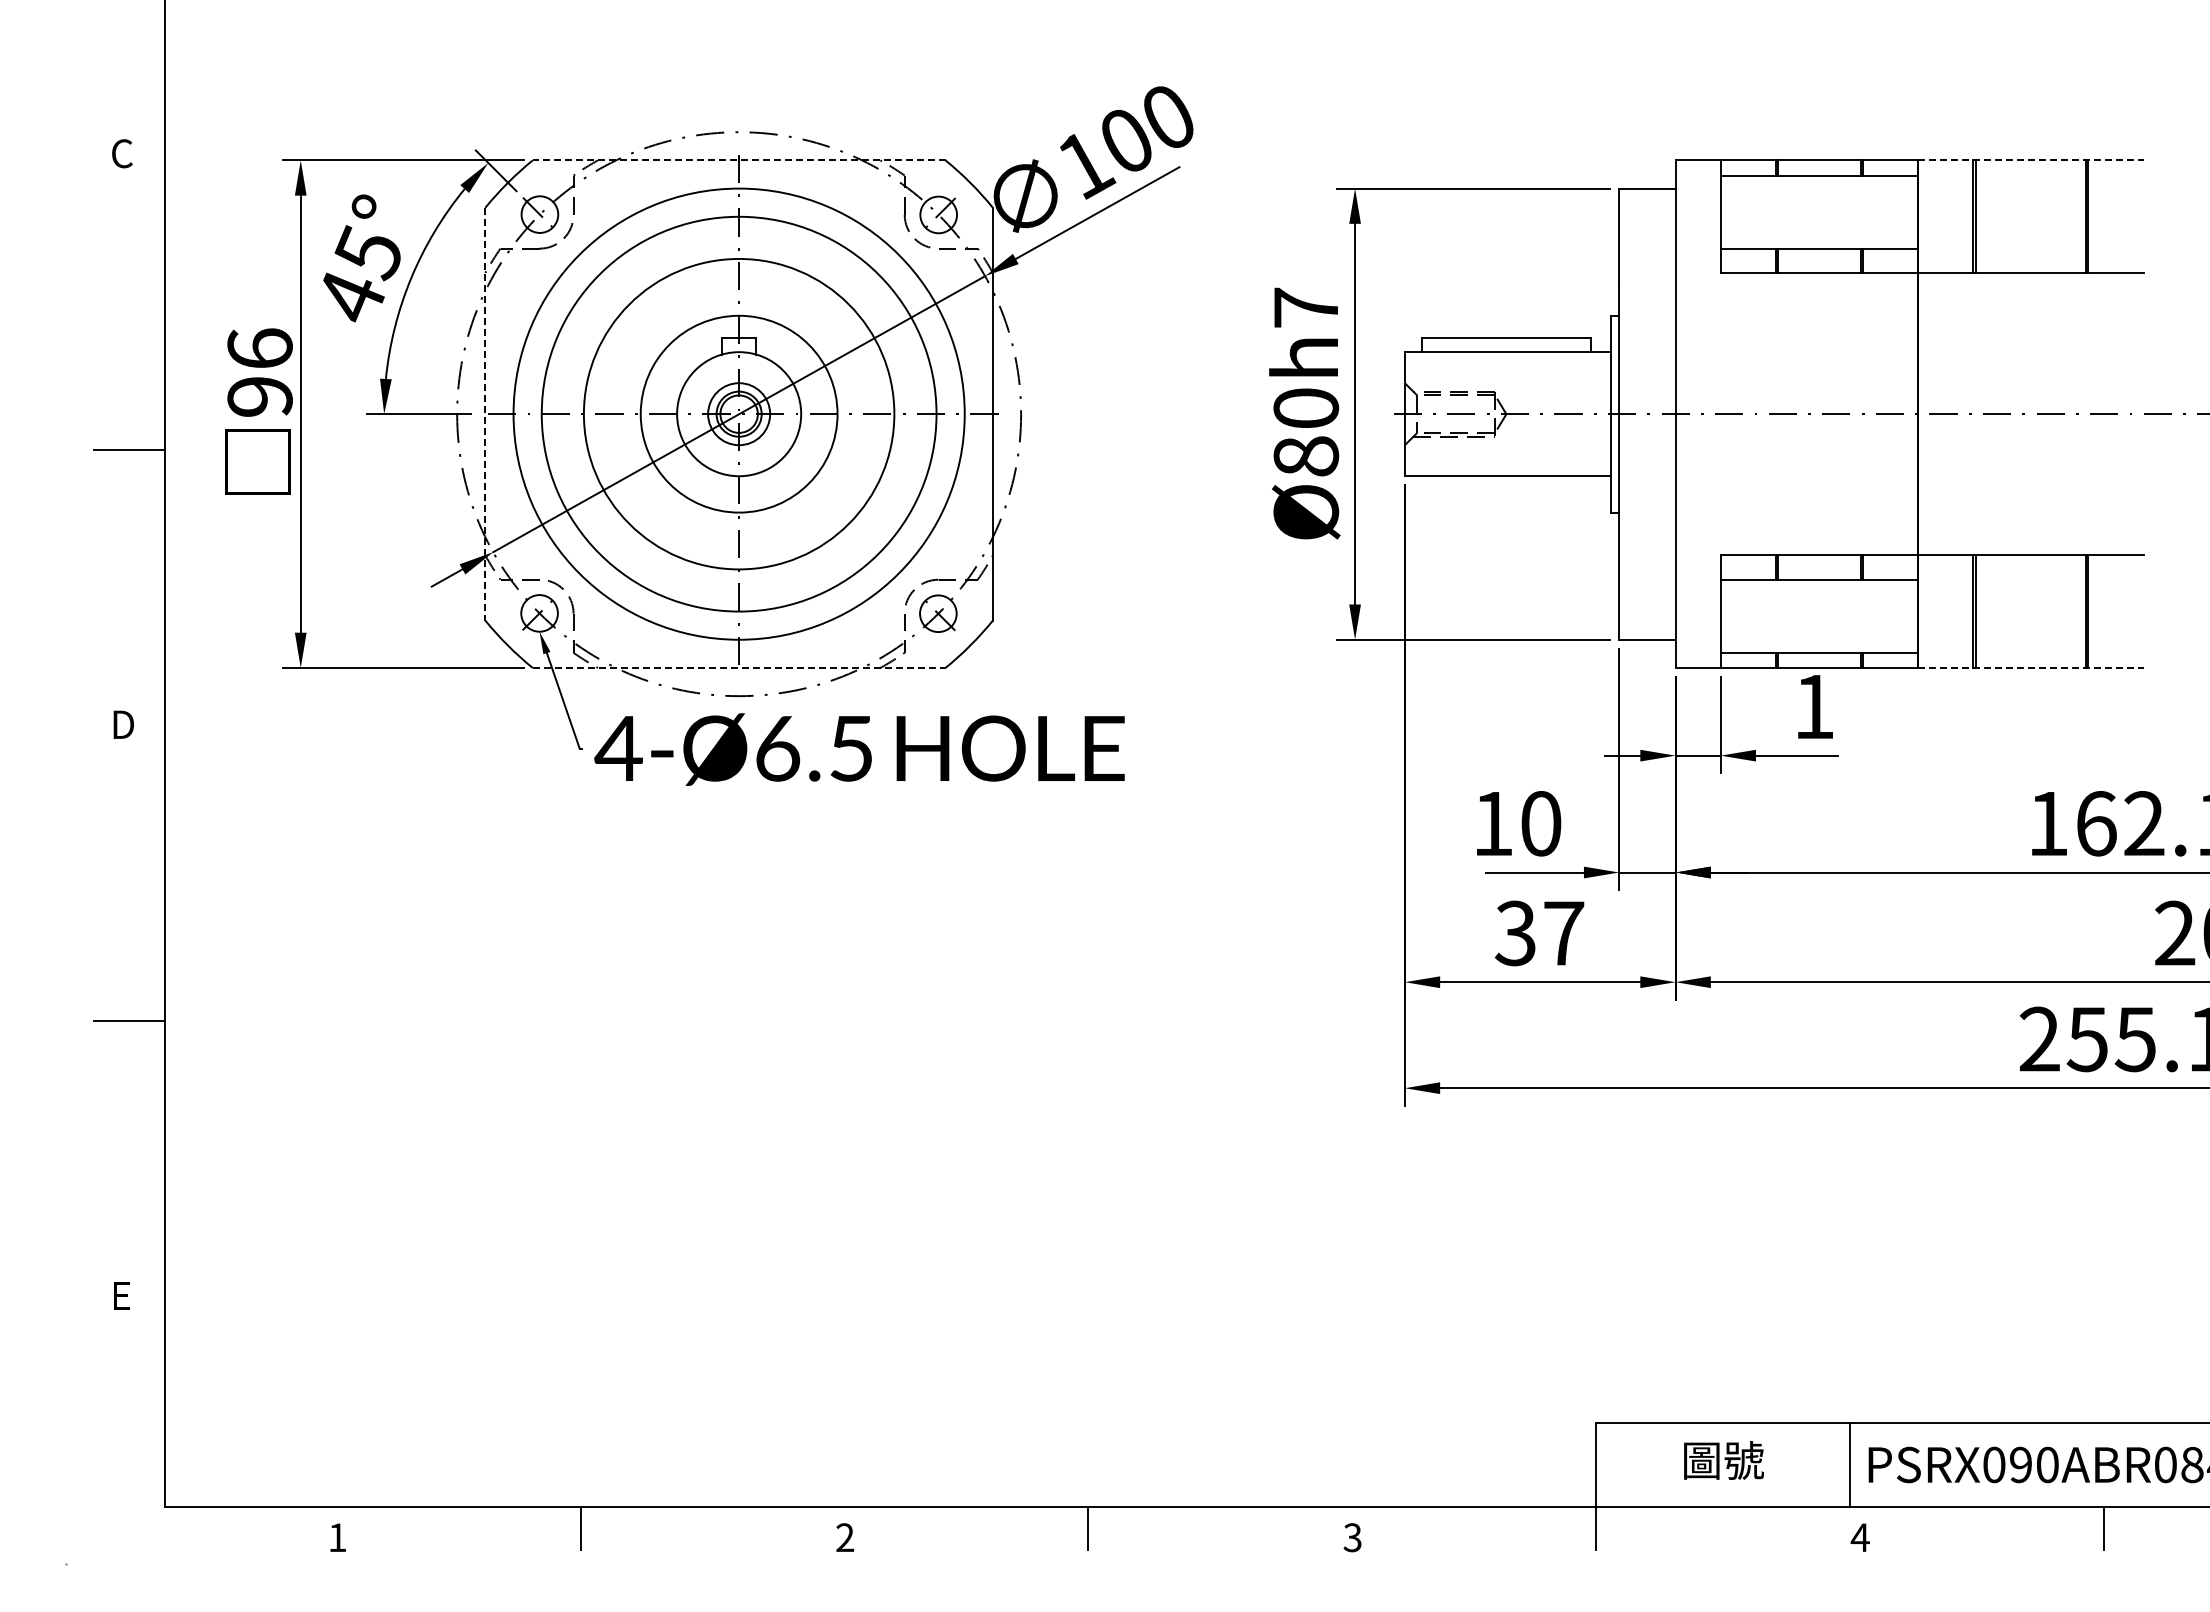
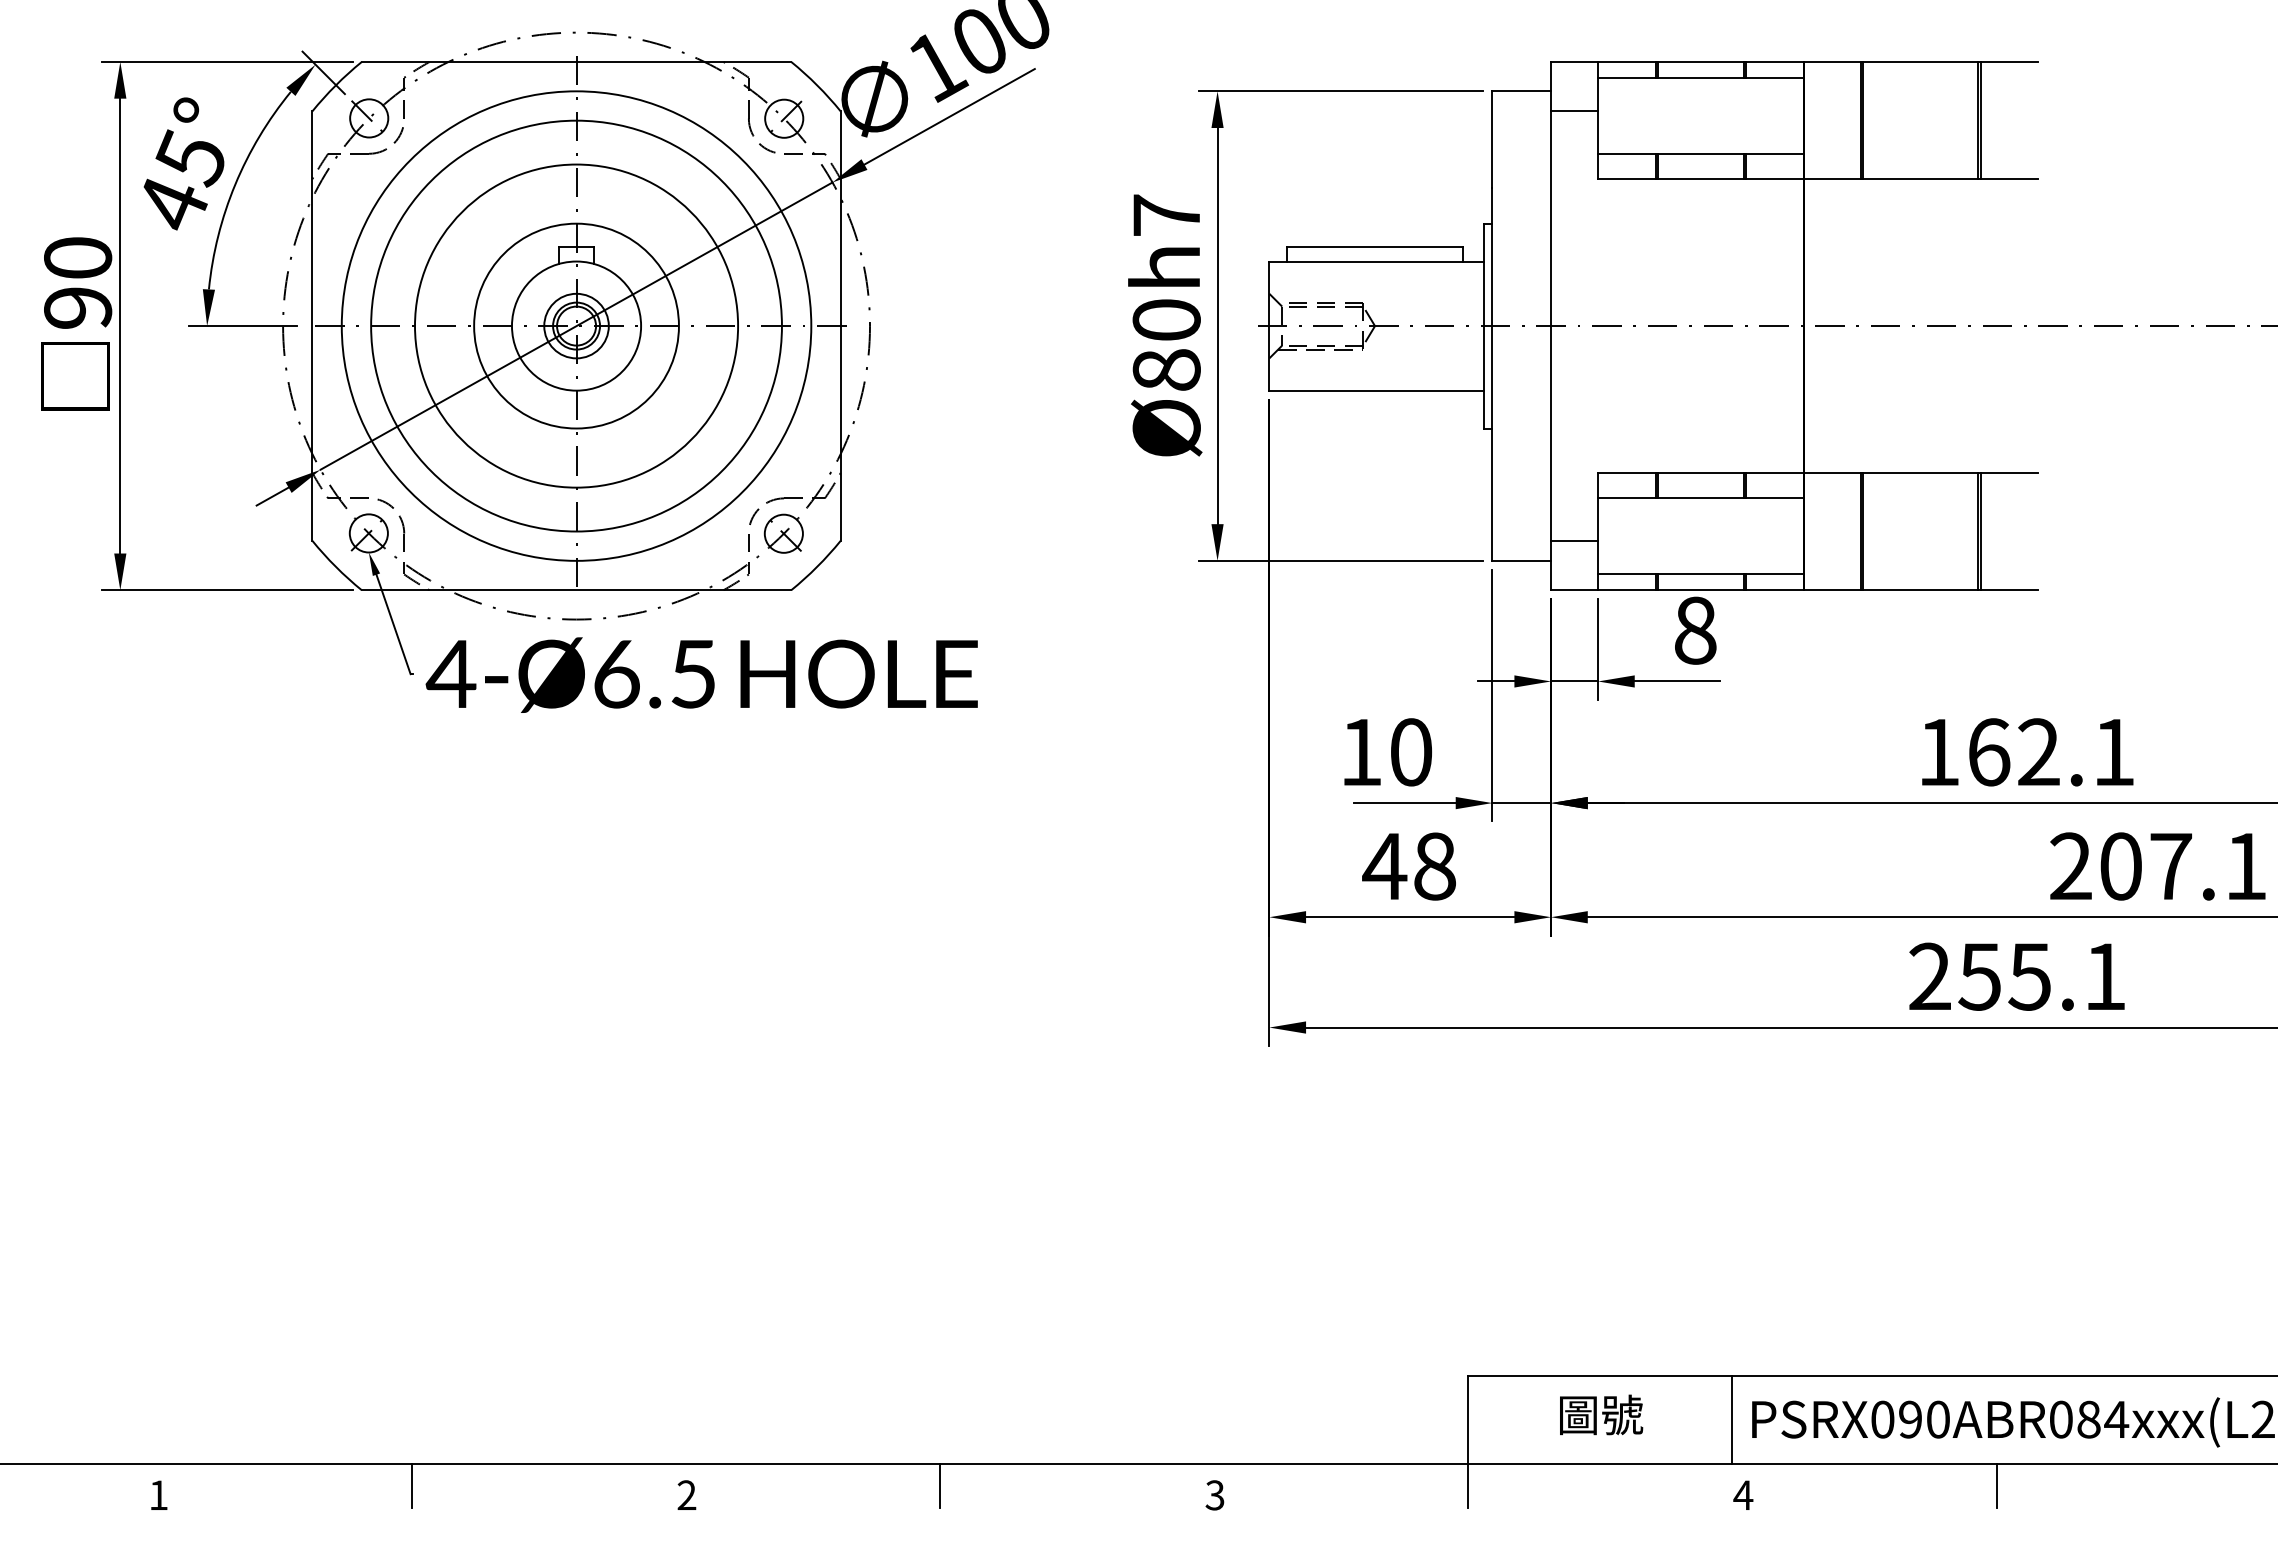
line: (738, 160) -> (575, 62), dashed -> solid
line: (2030, 160) -> (1920, 62), dashed -> solid
line: (1697, 207) -> (1573, 111), added
text: (259, 348) -> (77, 257), 96 -> 90
line: (485, 414) -> (312, 326), dashed -> solid
line: (1697, 620) -> (1573, 540), added
line: (739, 667) -> (576, 589), dashed -> solid
line: (2030, 667) -> (1920, 589), dashed -> solid
text: (1814, 706) -> (1695, 630), 1 -> 8
text: (1539, 933) -> (1409, 866), 37 -> 48

